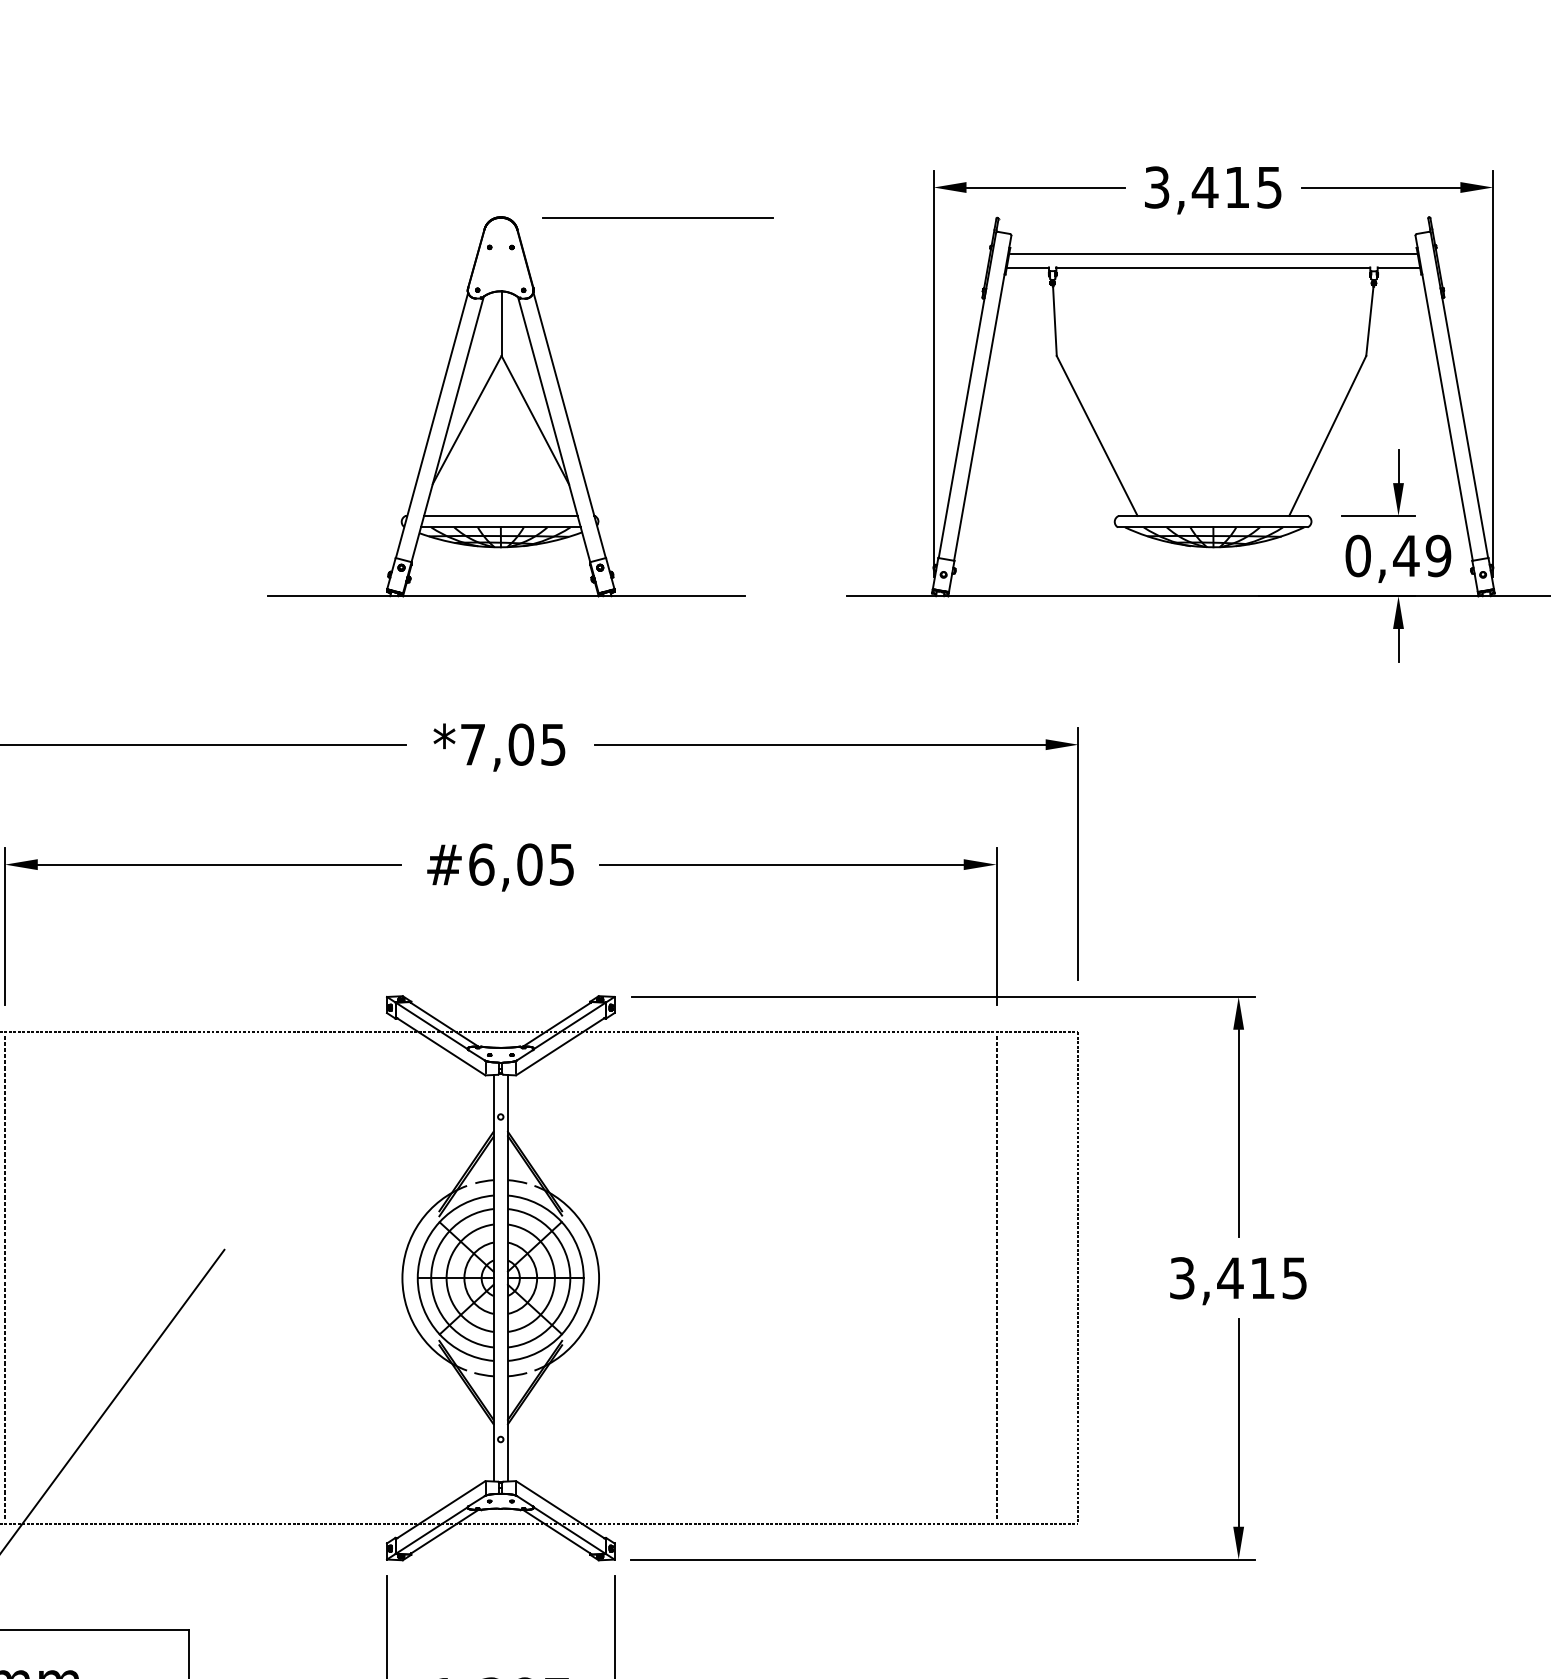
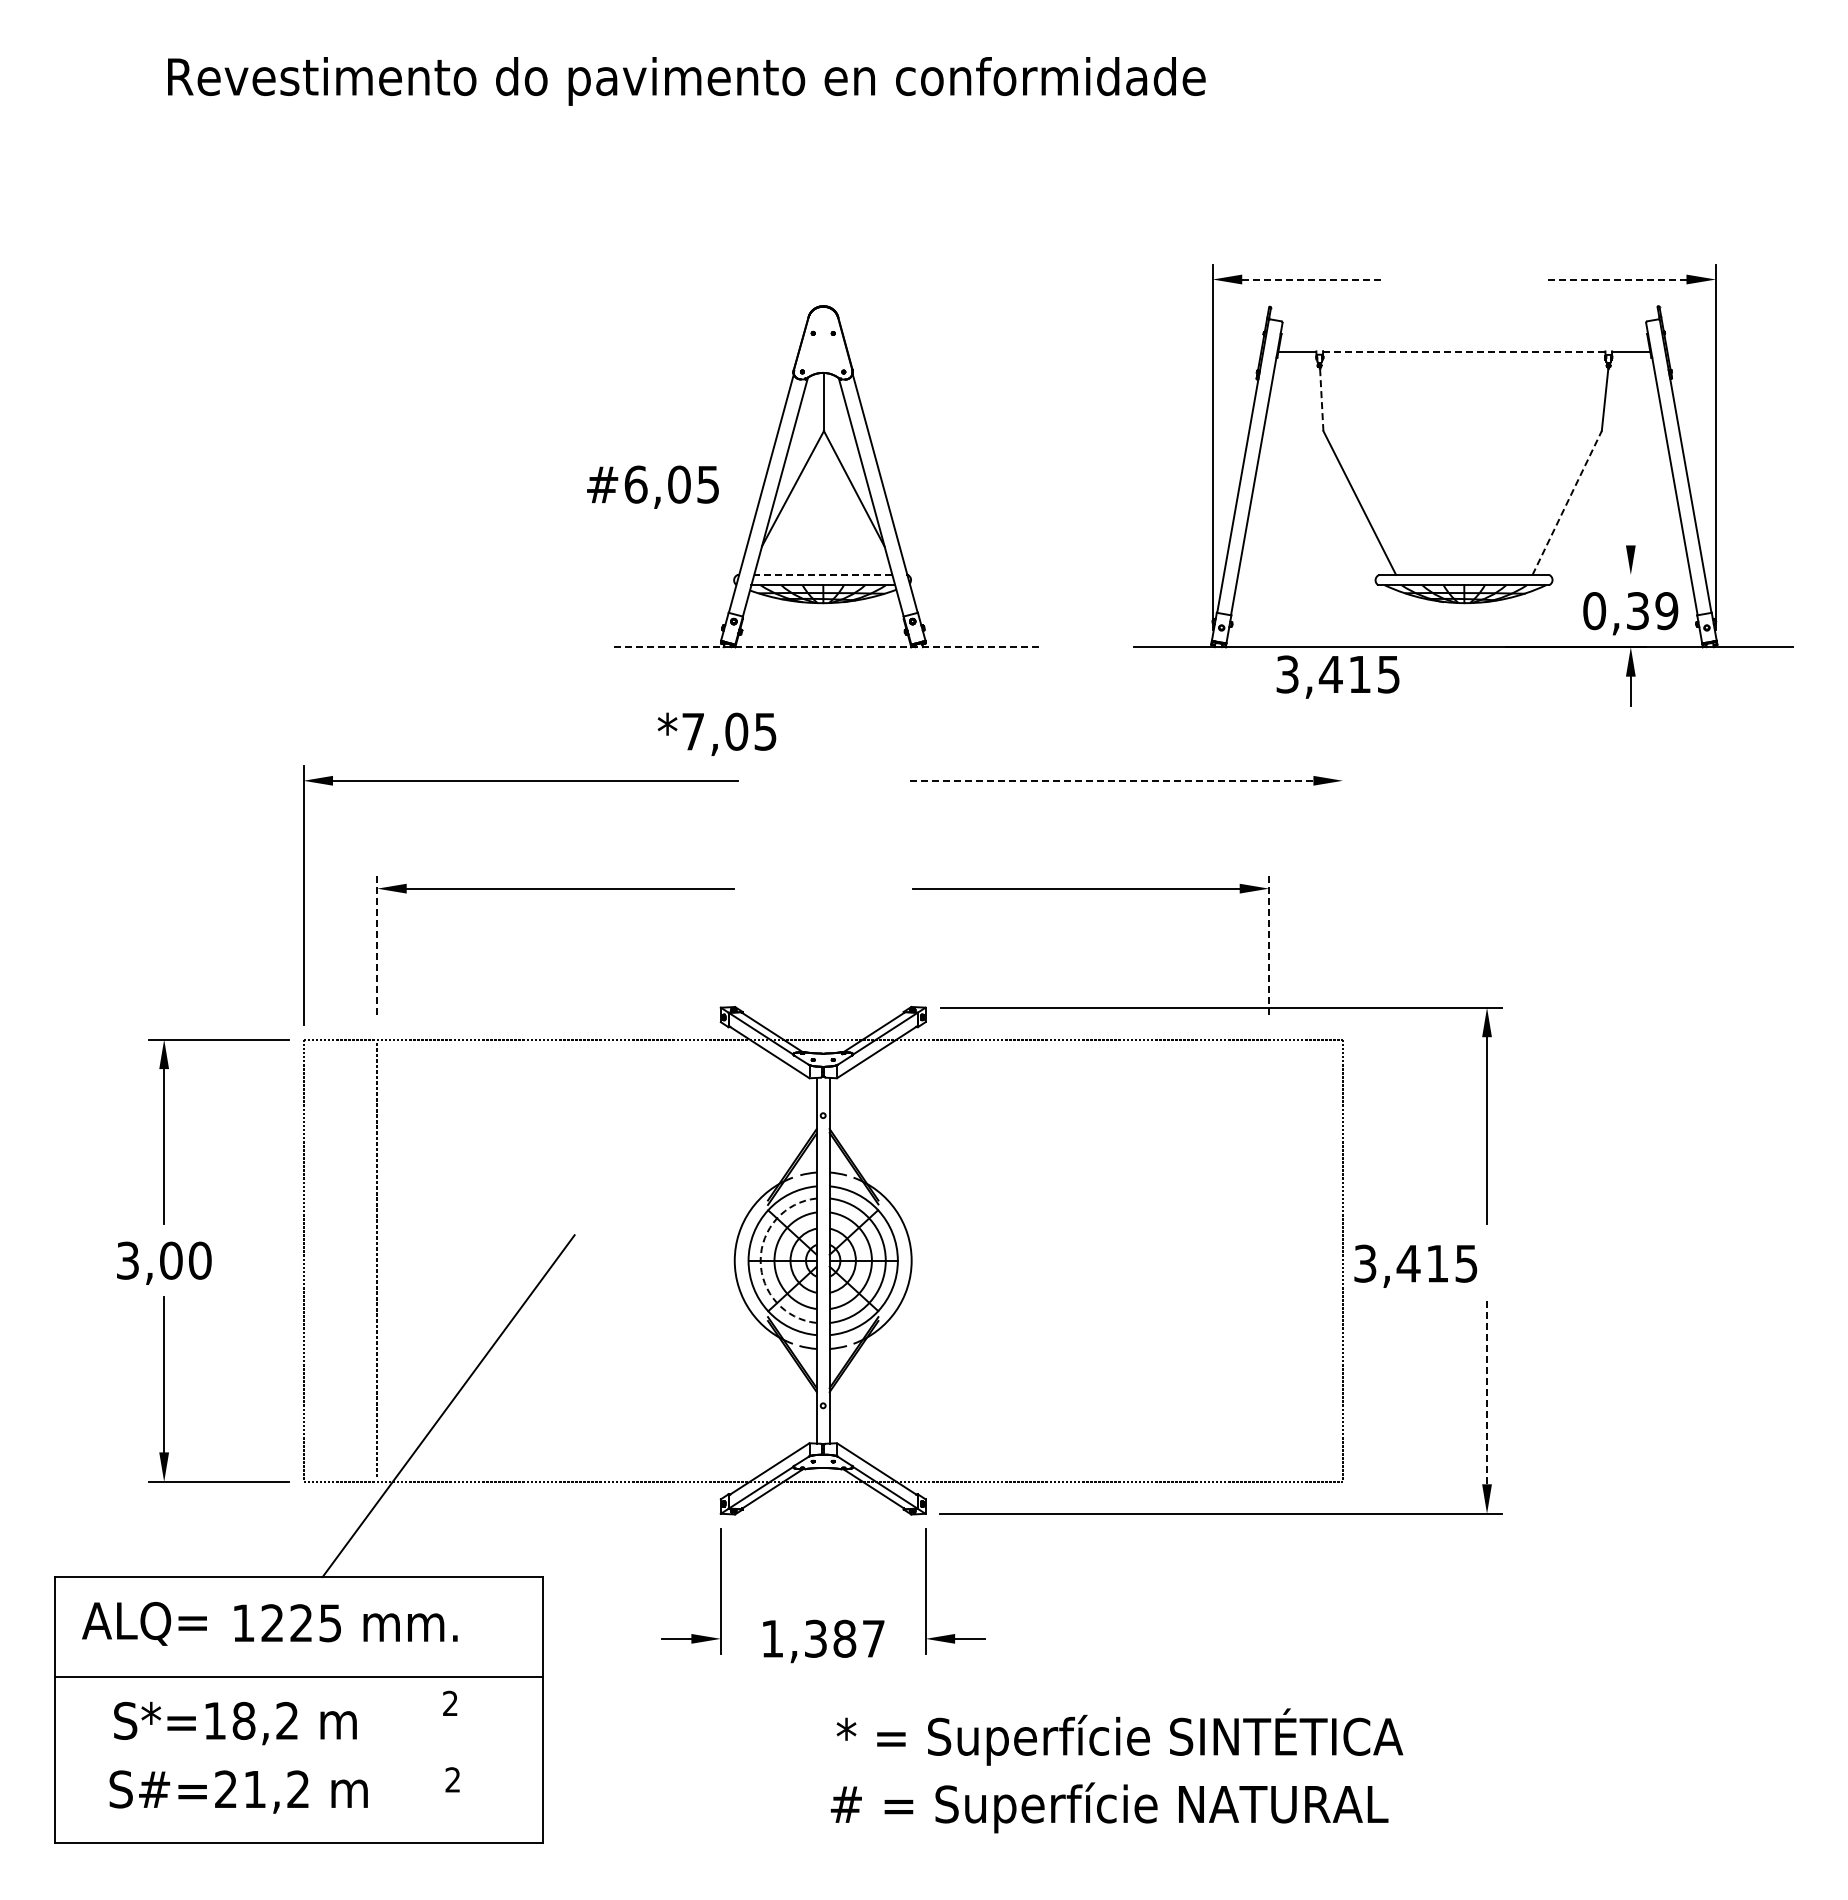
line: (1045, 187) -> (1313, 279), solid -> dashed
line: (1380, 187) -> (1614, 279), solid -> dashed
text: (1212, 189) -> (1337, 676), moved
line: (657, 217) -> (964, 306), removed
line: (1213, 254) -> (1464, 339), removed
line: (1213, 268) -> (1464, 352), solid -> dashed
line: (1054, 320) -> (1321, 399), solid -> dashed
line: (1328, 436) -> (1567, 503), solid -> dashed
line: (1398, 466) -> (1630, 530), removed
line: (499, 515) -> (822, 574), solid -> dashed
line: (1378, 515) -> (1612, 574), removed
text: (1405, 556) -> (1637, 611), 0,49 -> 0,39
line: (506, 596) -> (828, 647), solid -> dashed
line: (820, 744) -> (1110, 780), solid -> dashed
text: (498, 746) -> (716, 733), moved
line: (1077, 854) -> (1342, 879), removed
text: (499, 866) -> (652, 486), moved
line: (5, 925) -> (377, 943), solid -> dashed
line: (996, 925) -> (1269, 943), solid -> dashed
arc: (431, 1277) -> (760, 1260), solid -> dashed
line: (996, 1277) -> (1269, 1260), removed
text: (1238, 1280) -> (1415, 1265), moved
line: (1239, 1422) -> (1487, 1390), solid -> dashed

